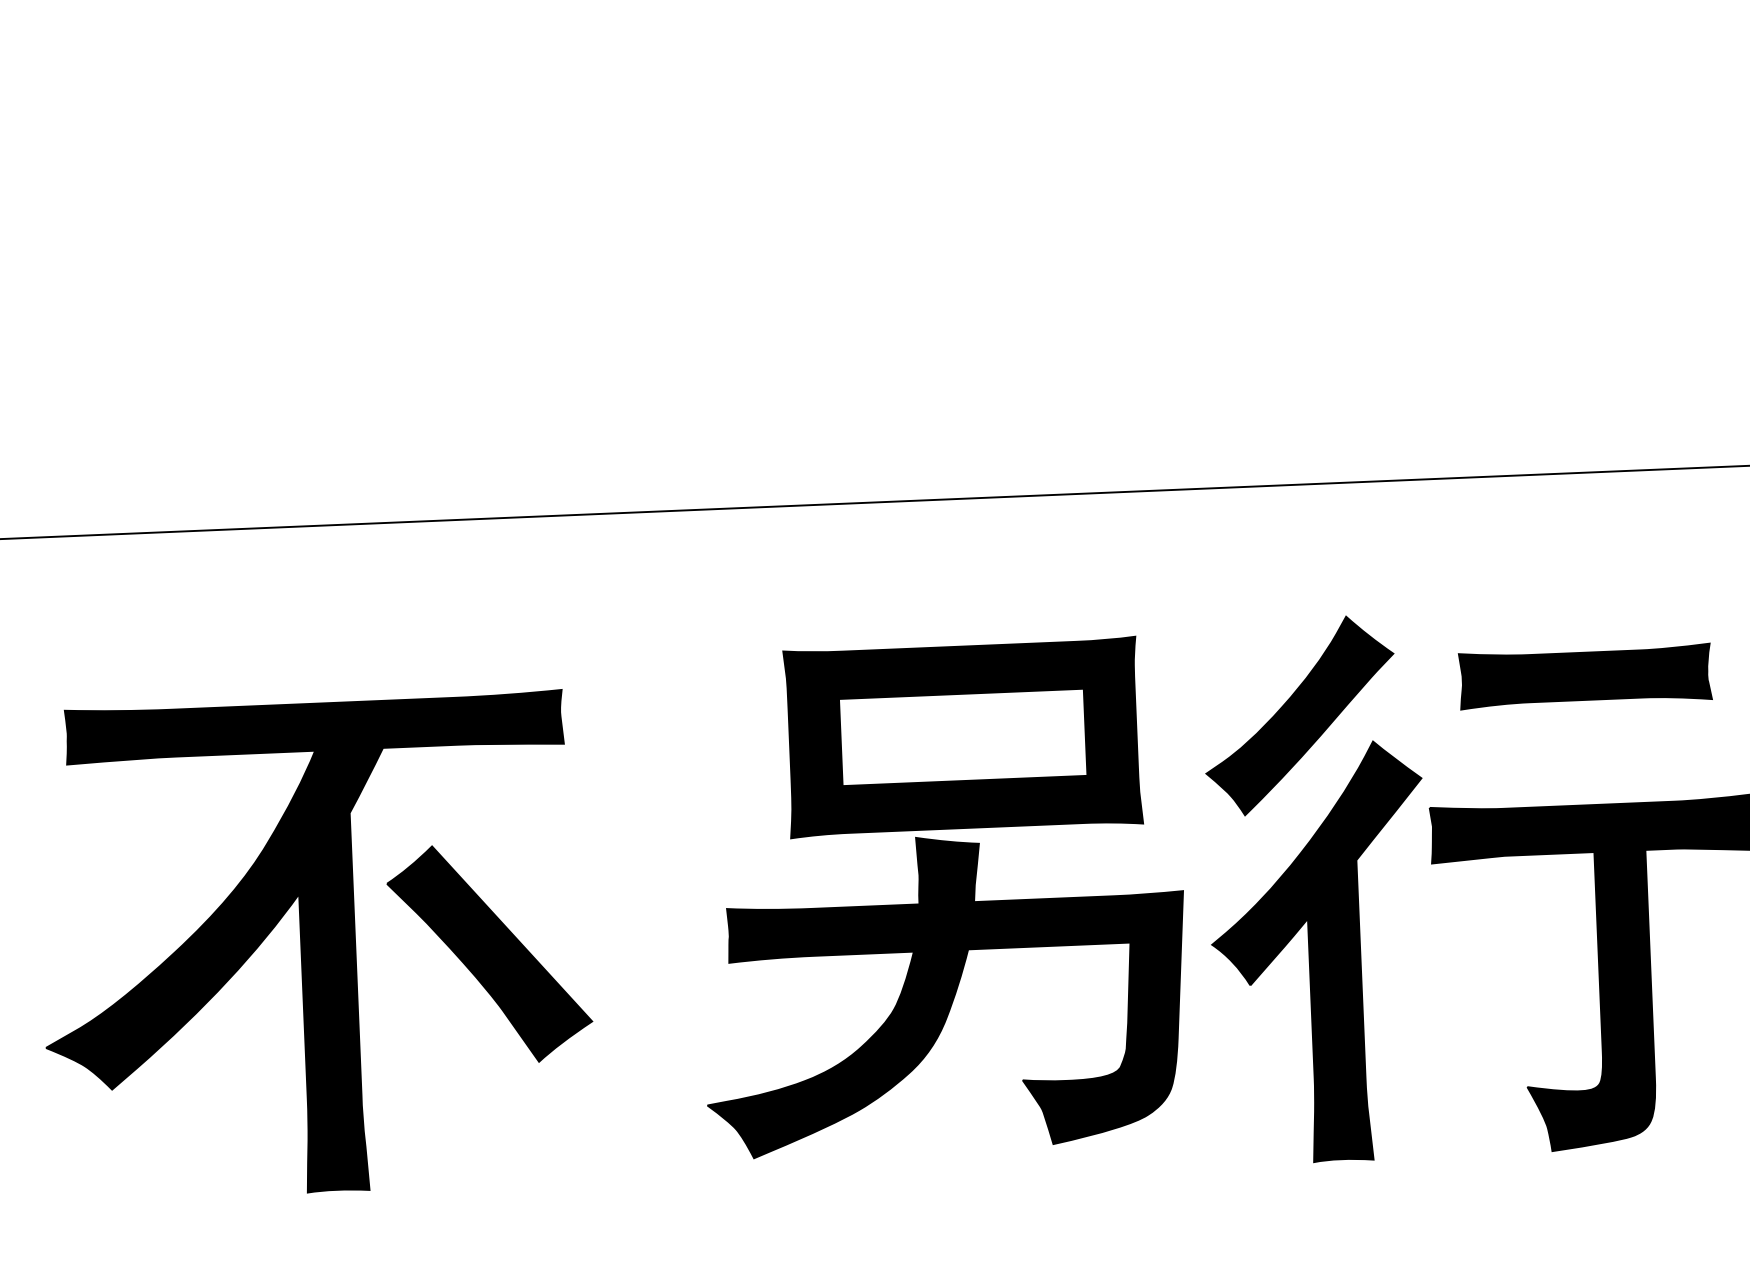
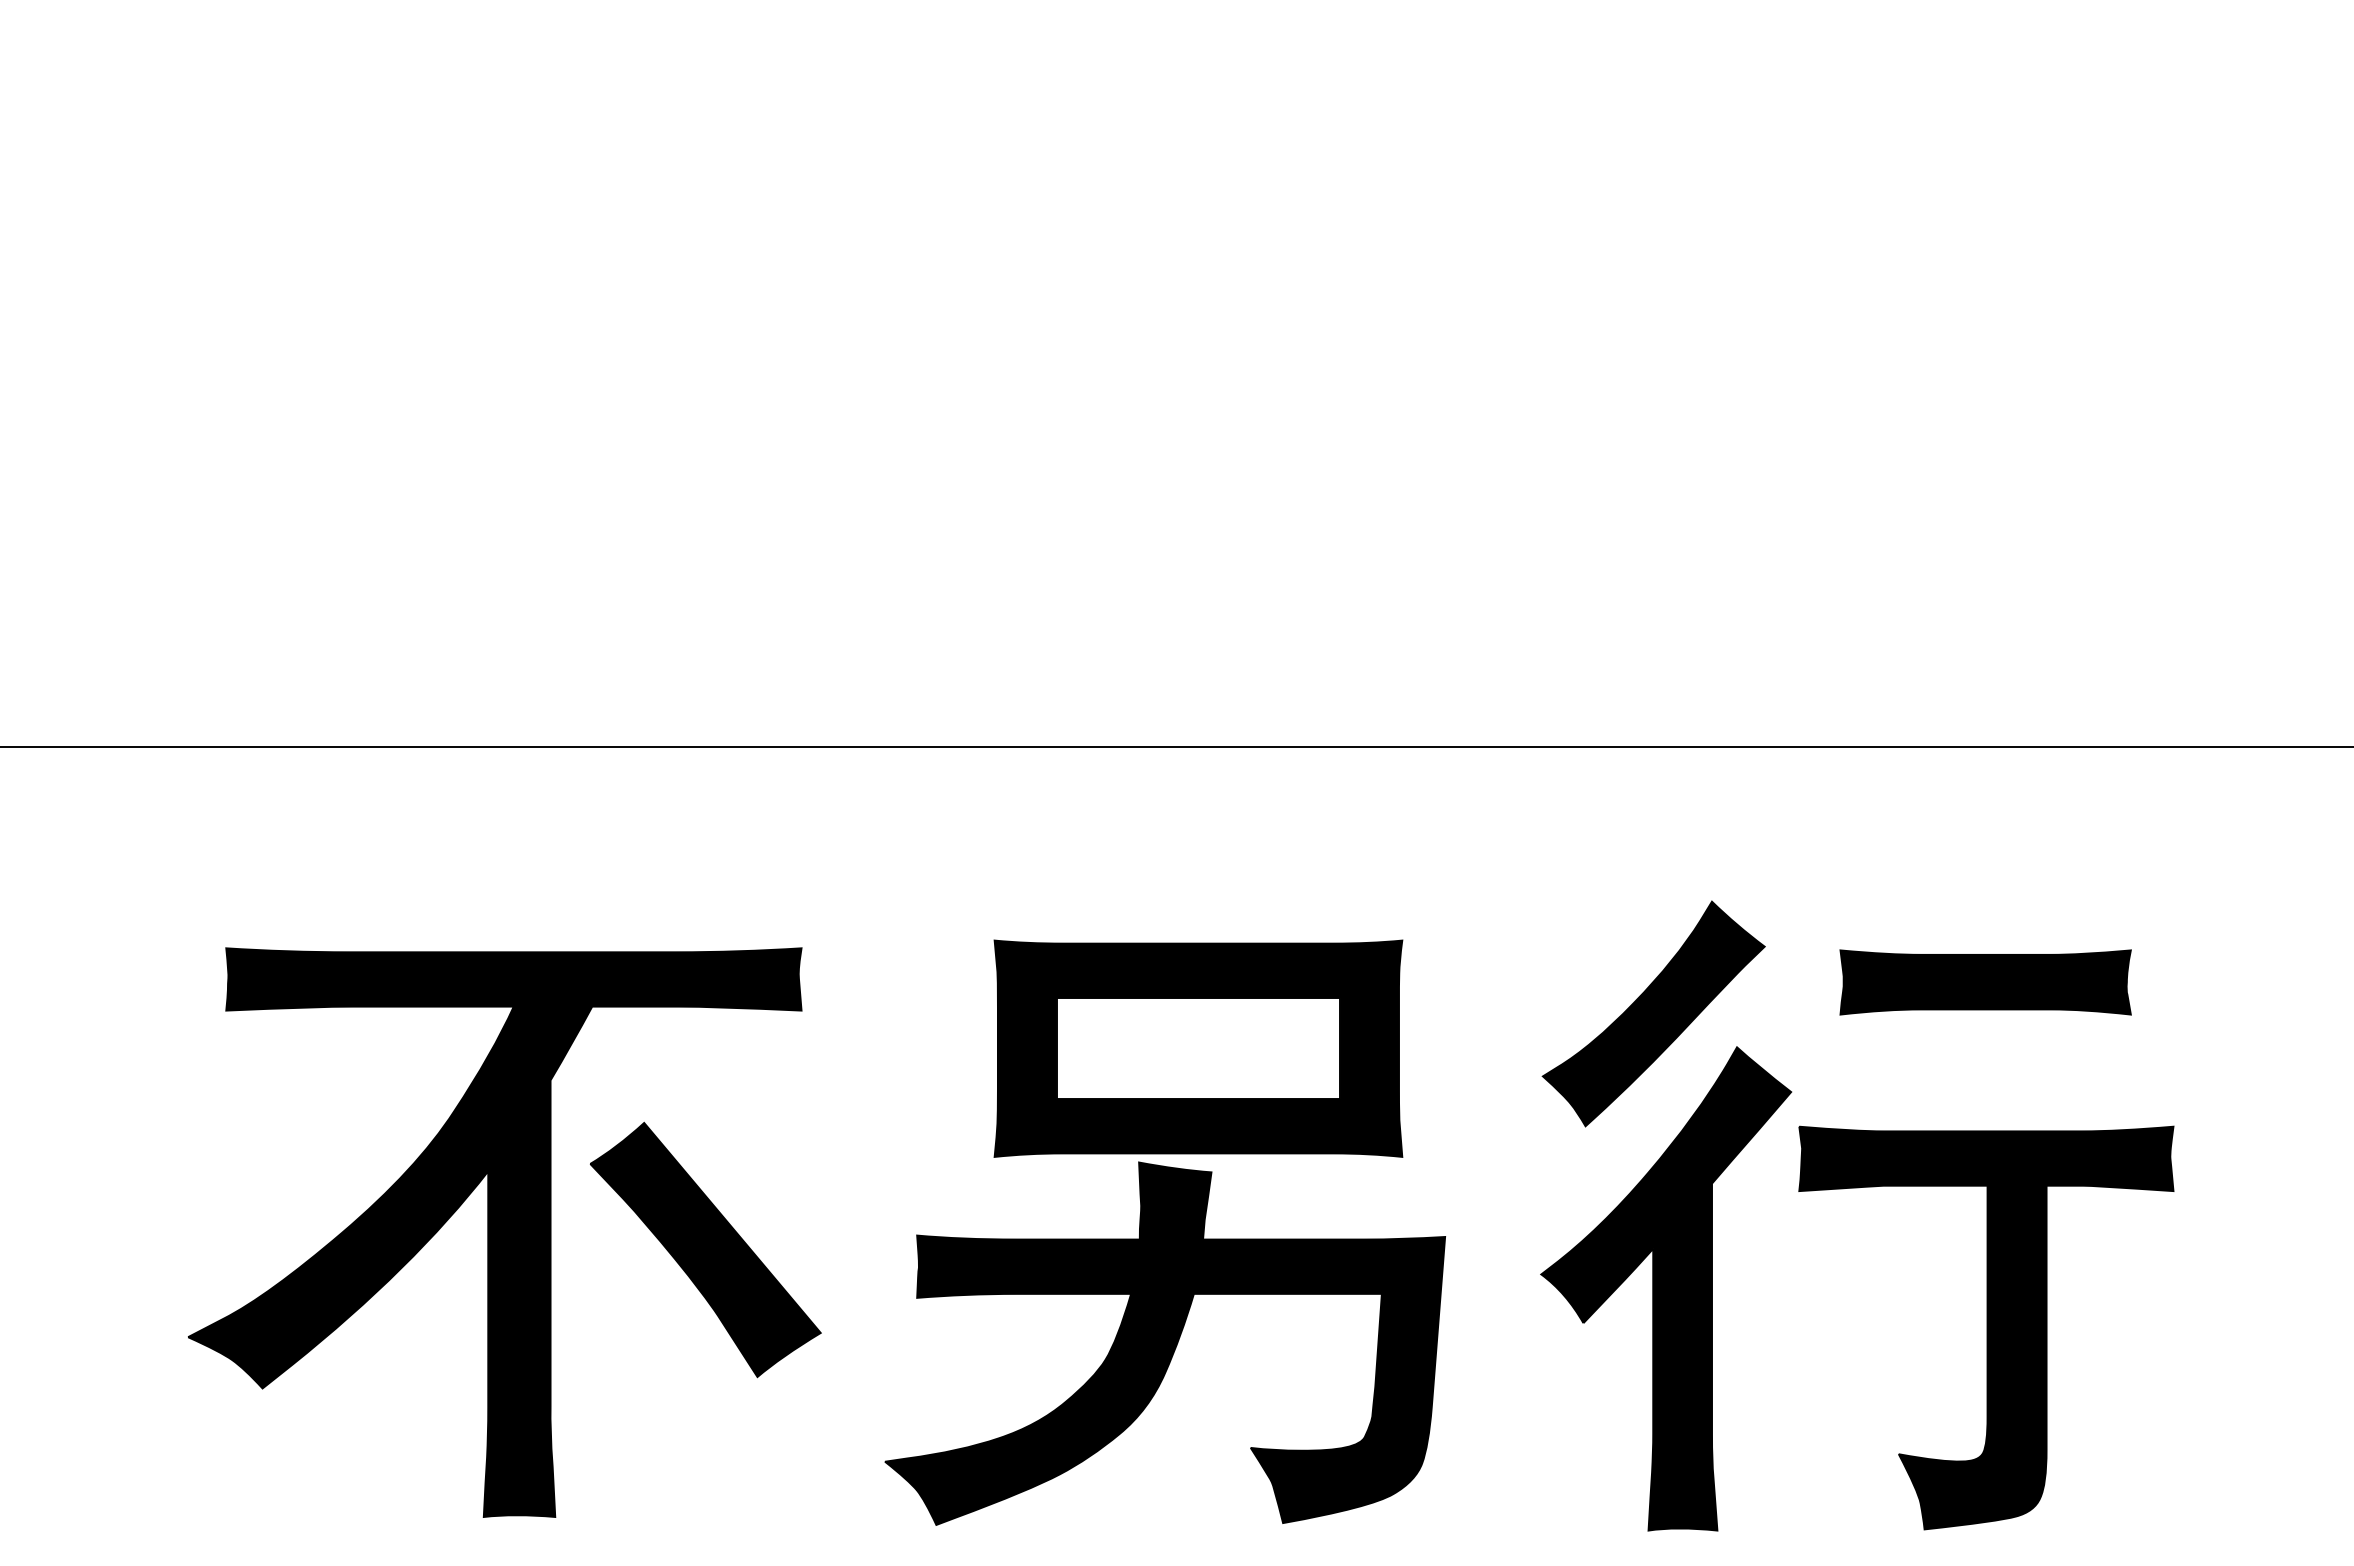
part: (940, 897) -> (1164, 1232), moved

